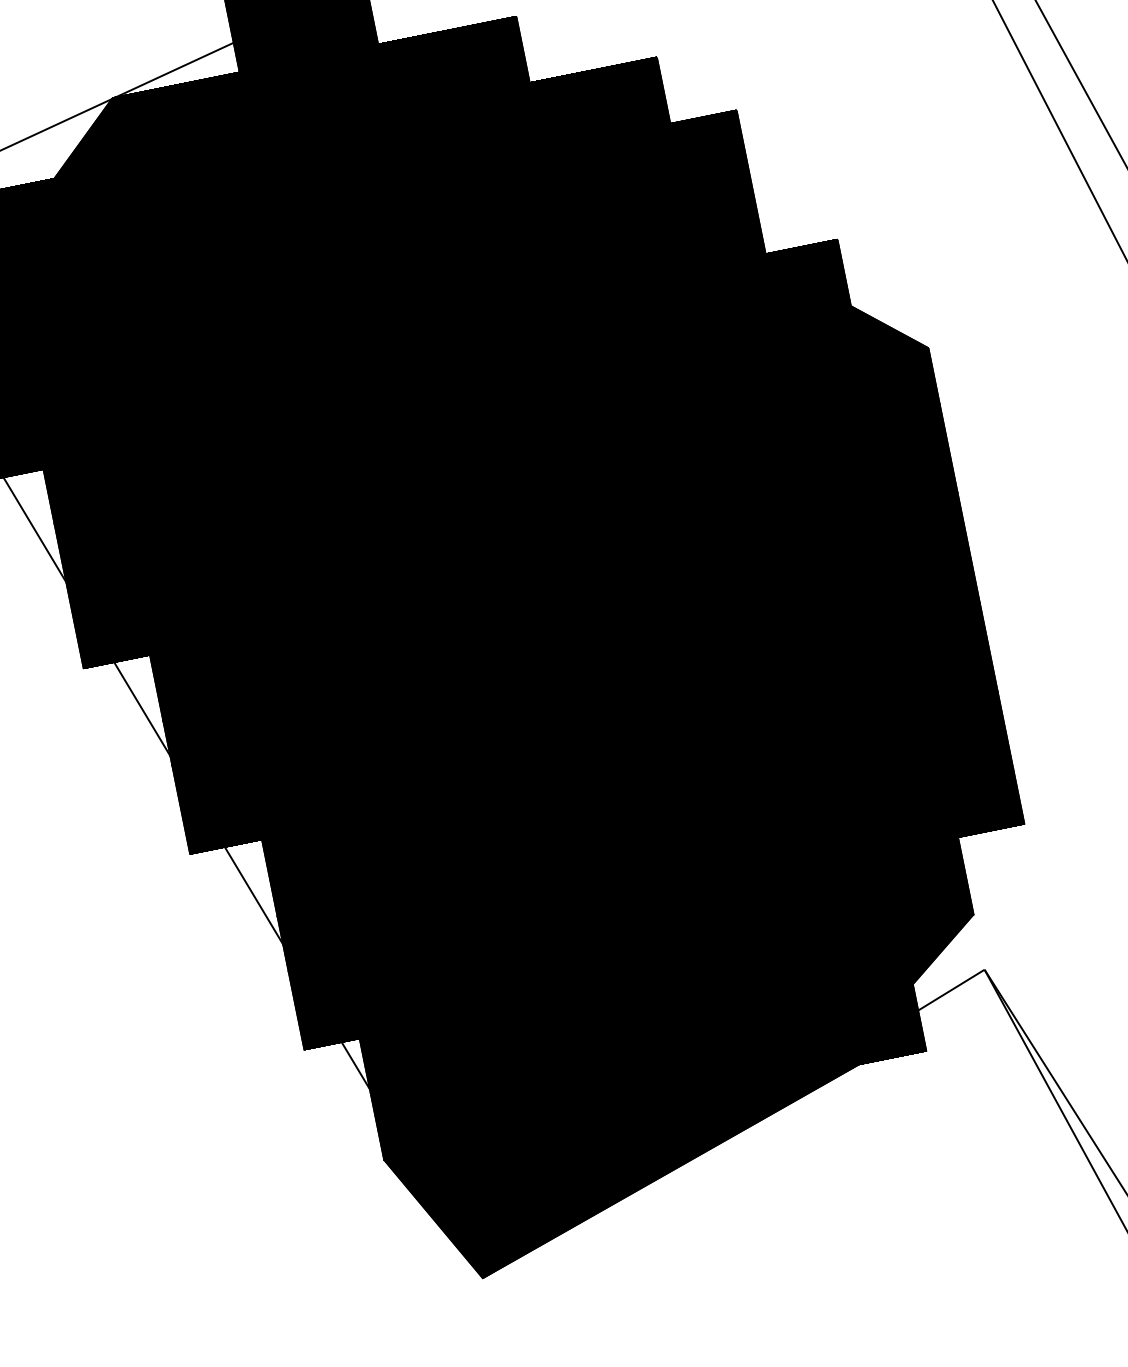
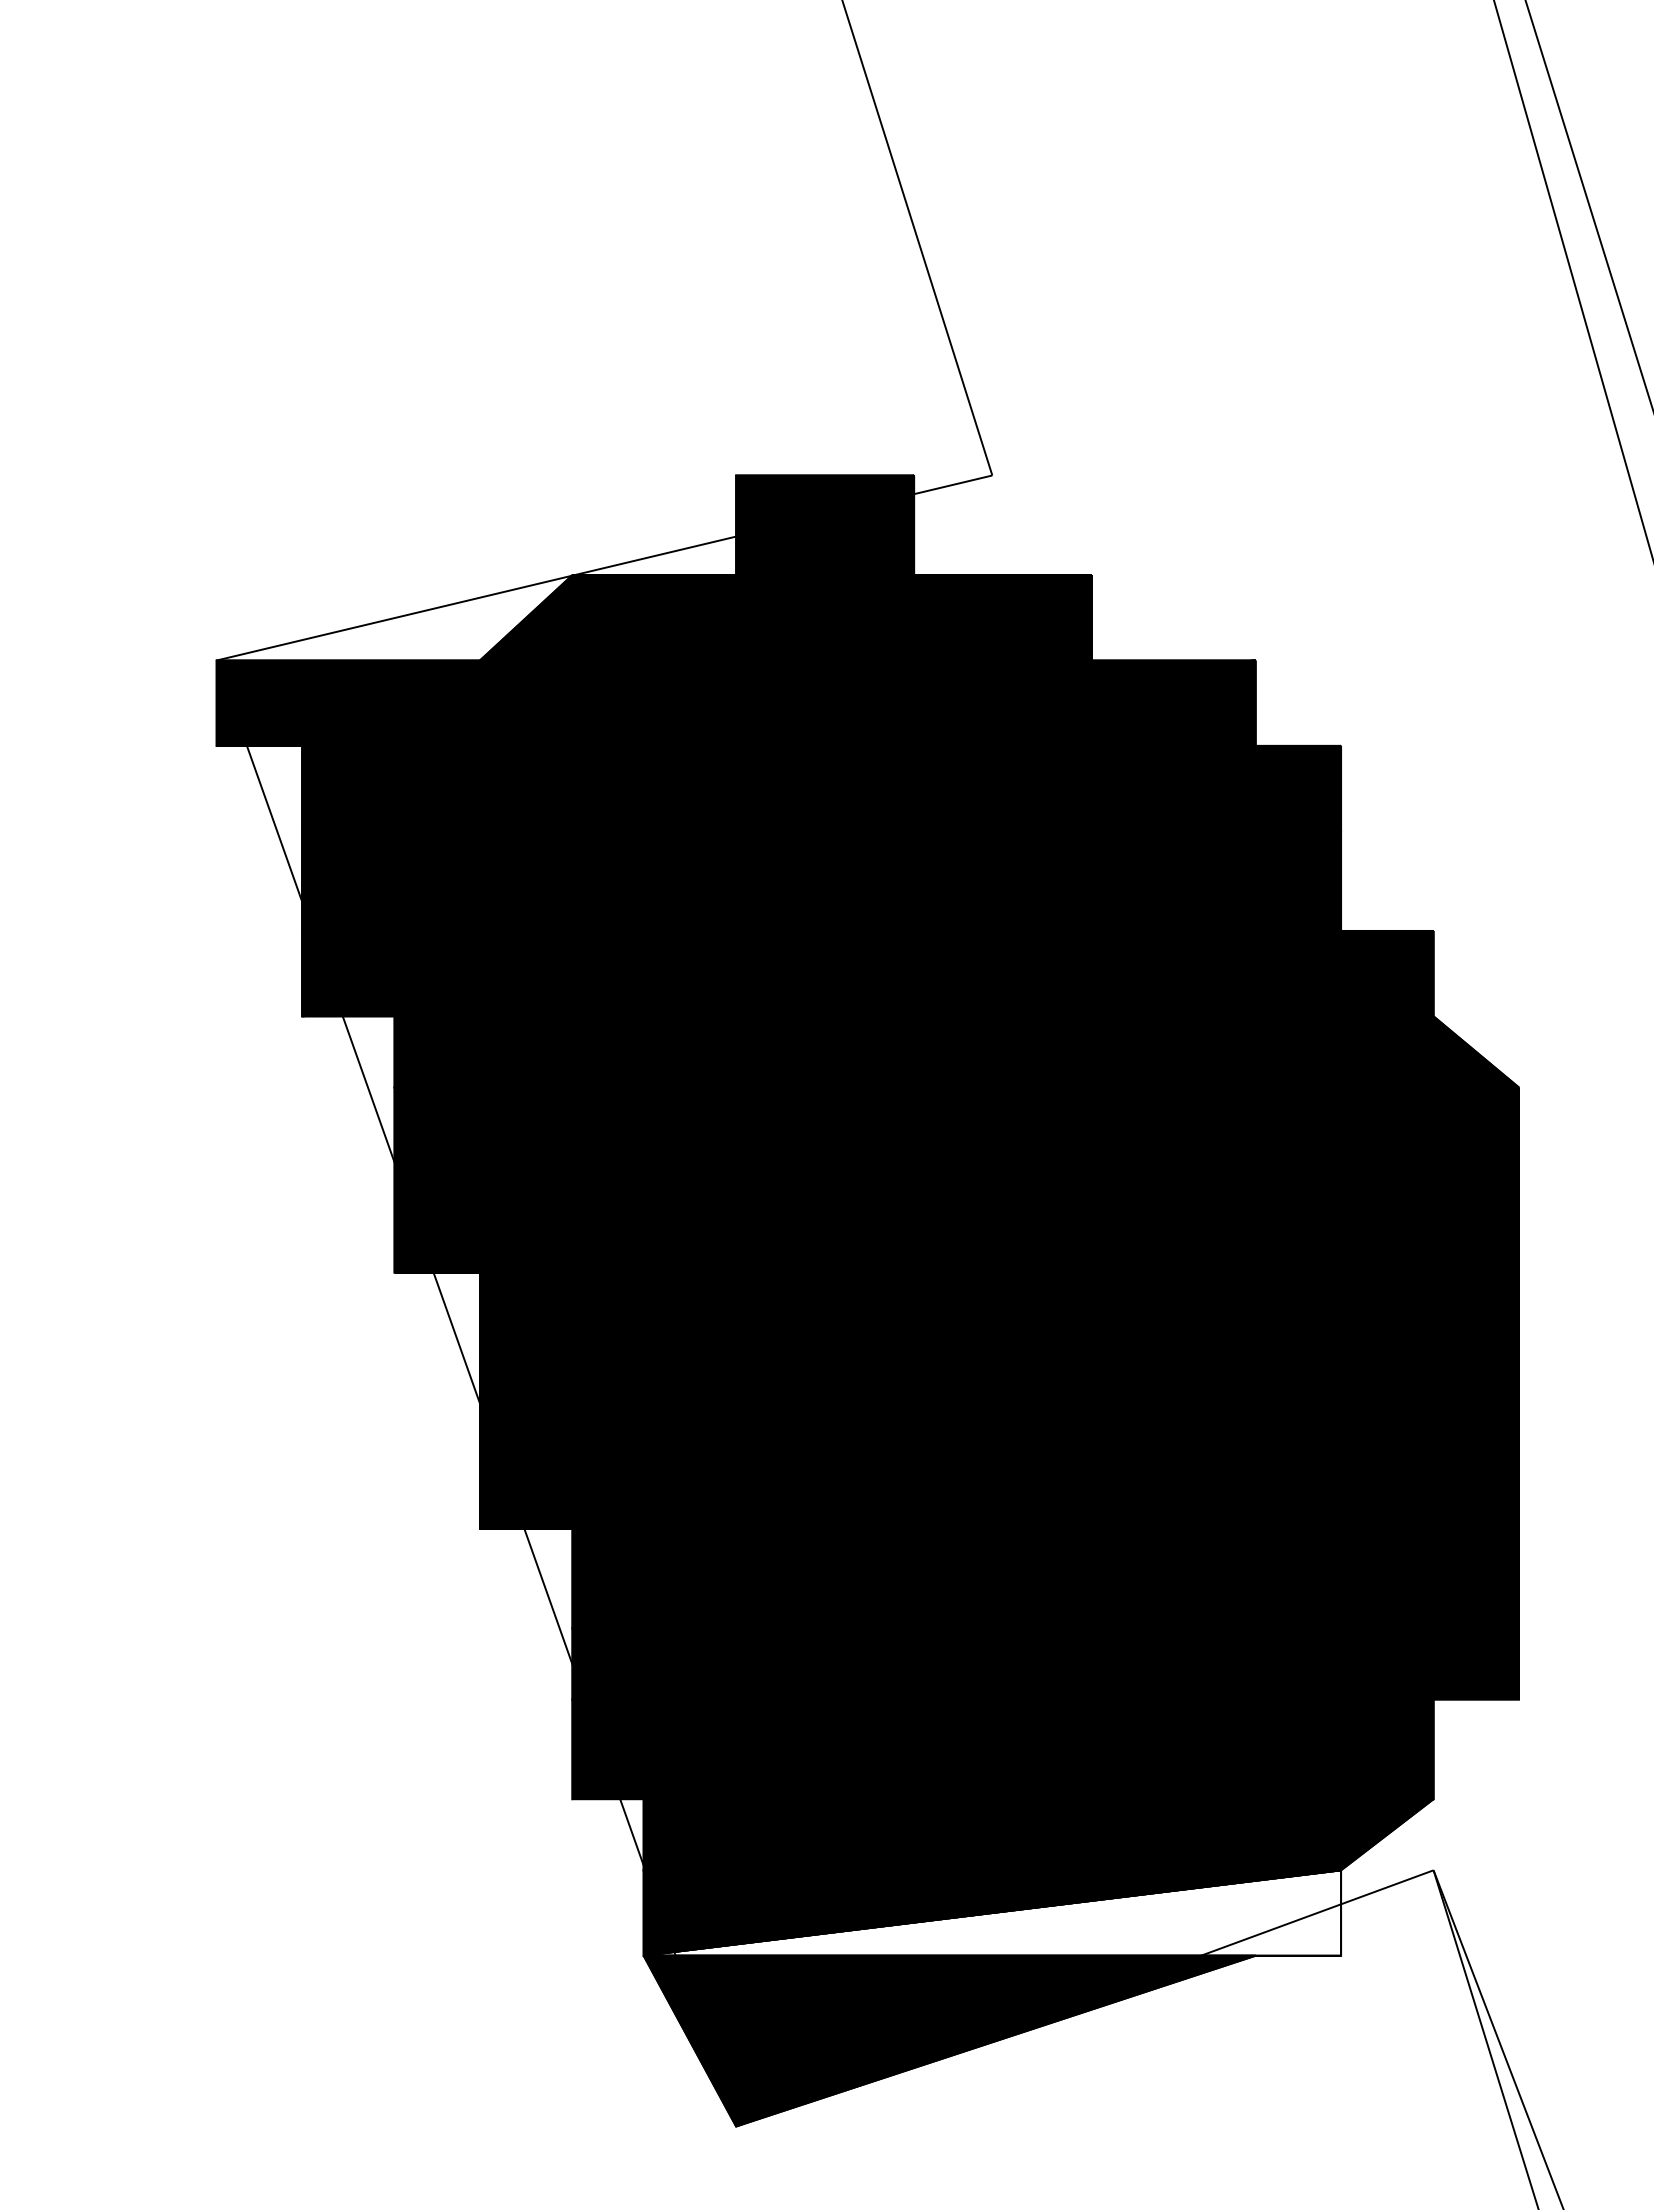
fill: (648, 1071) -> (992, 1912), removed

